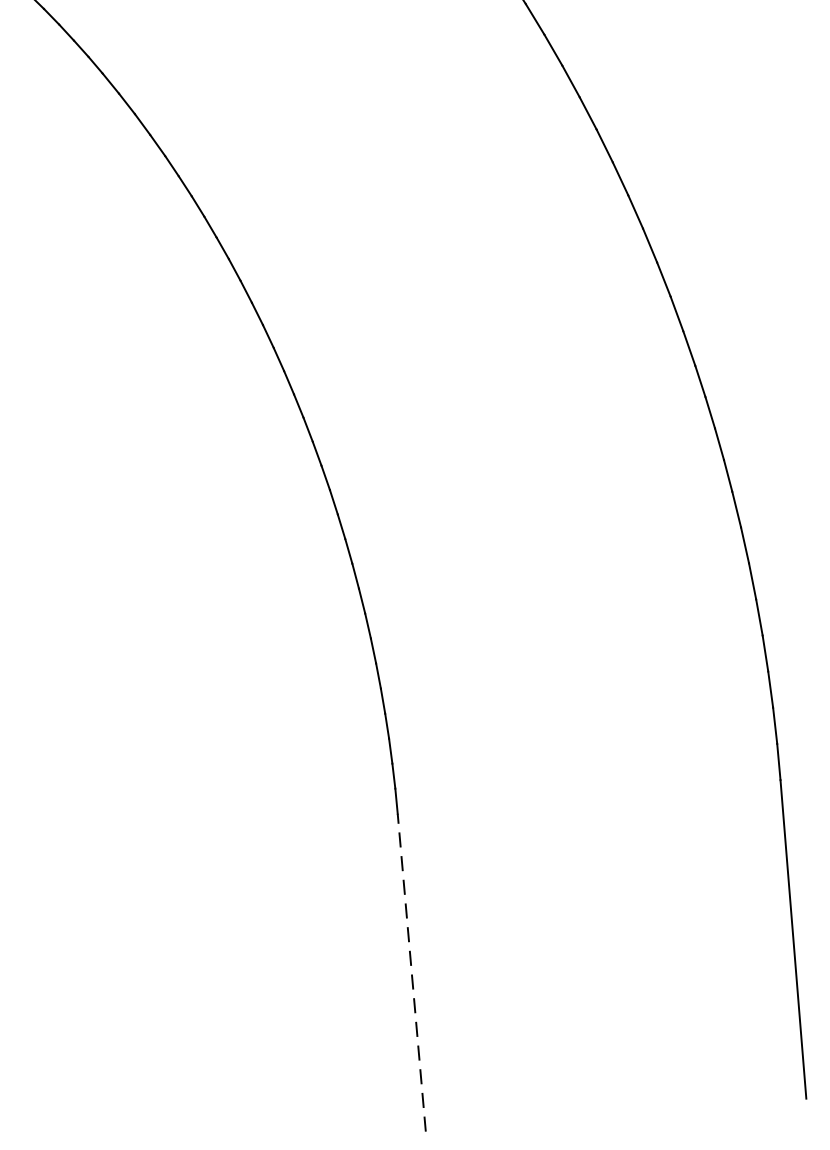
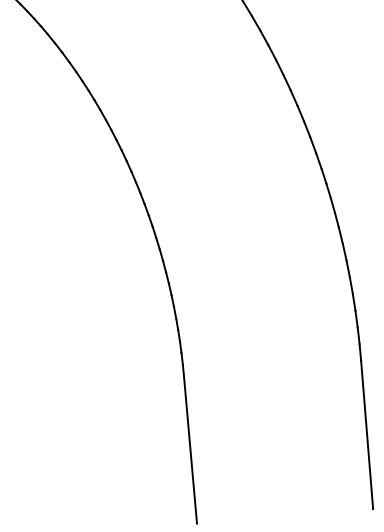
line: (411, 973) -> (190, 450), dashed -> solid

